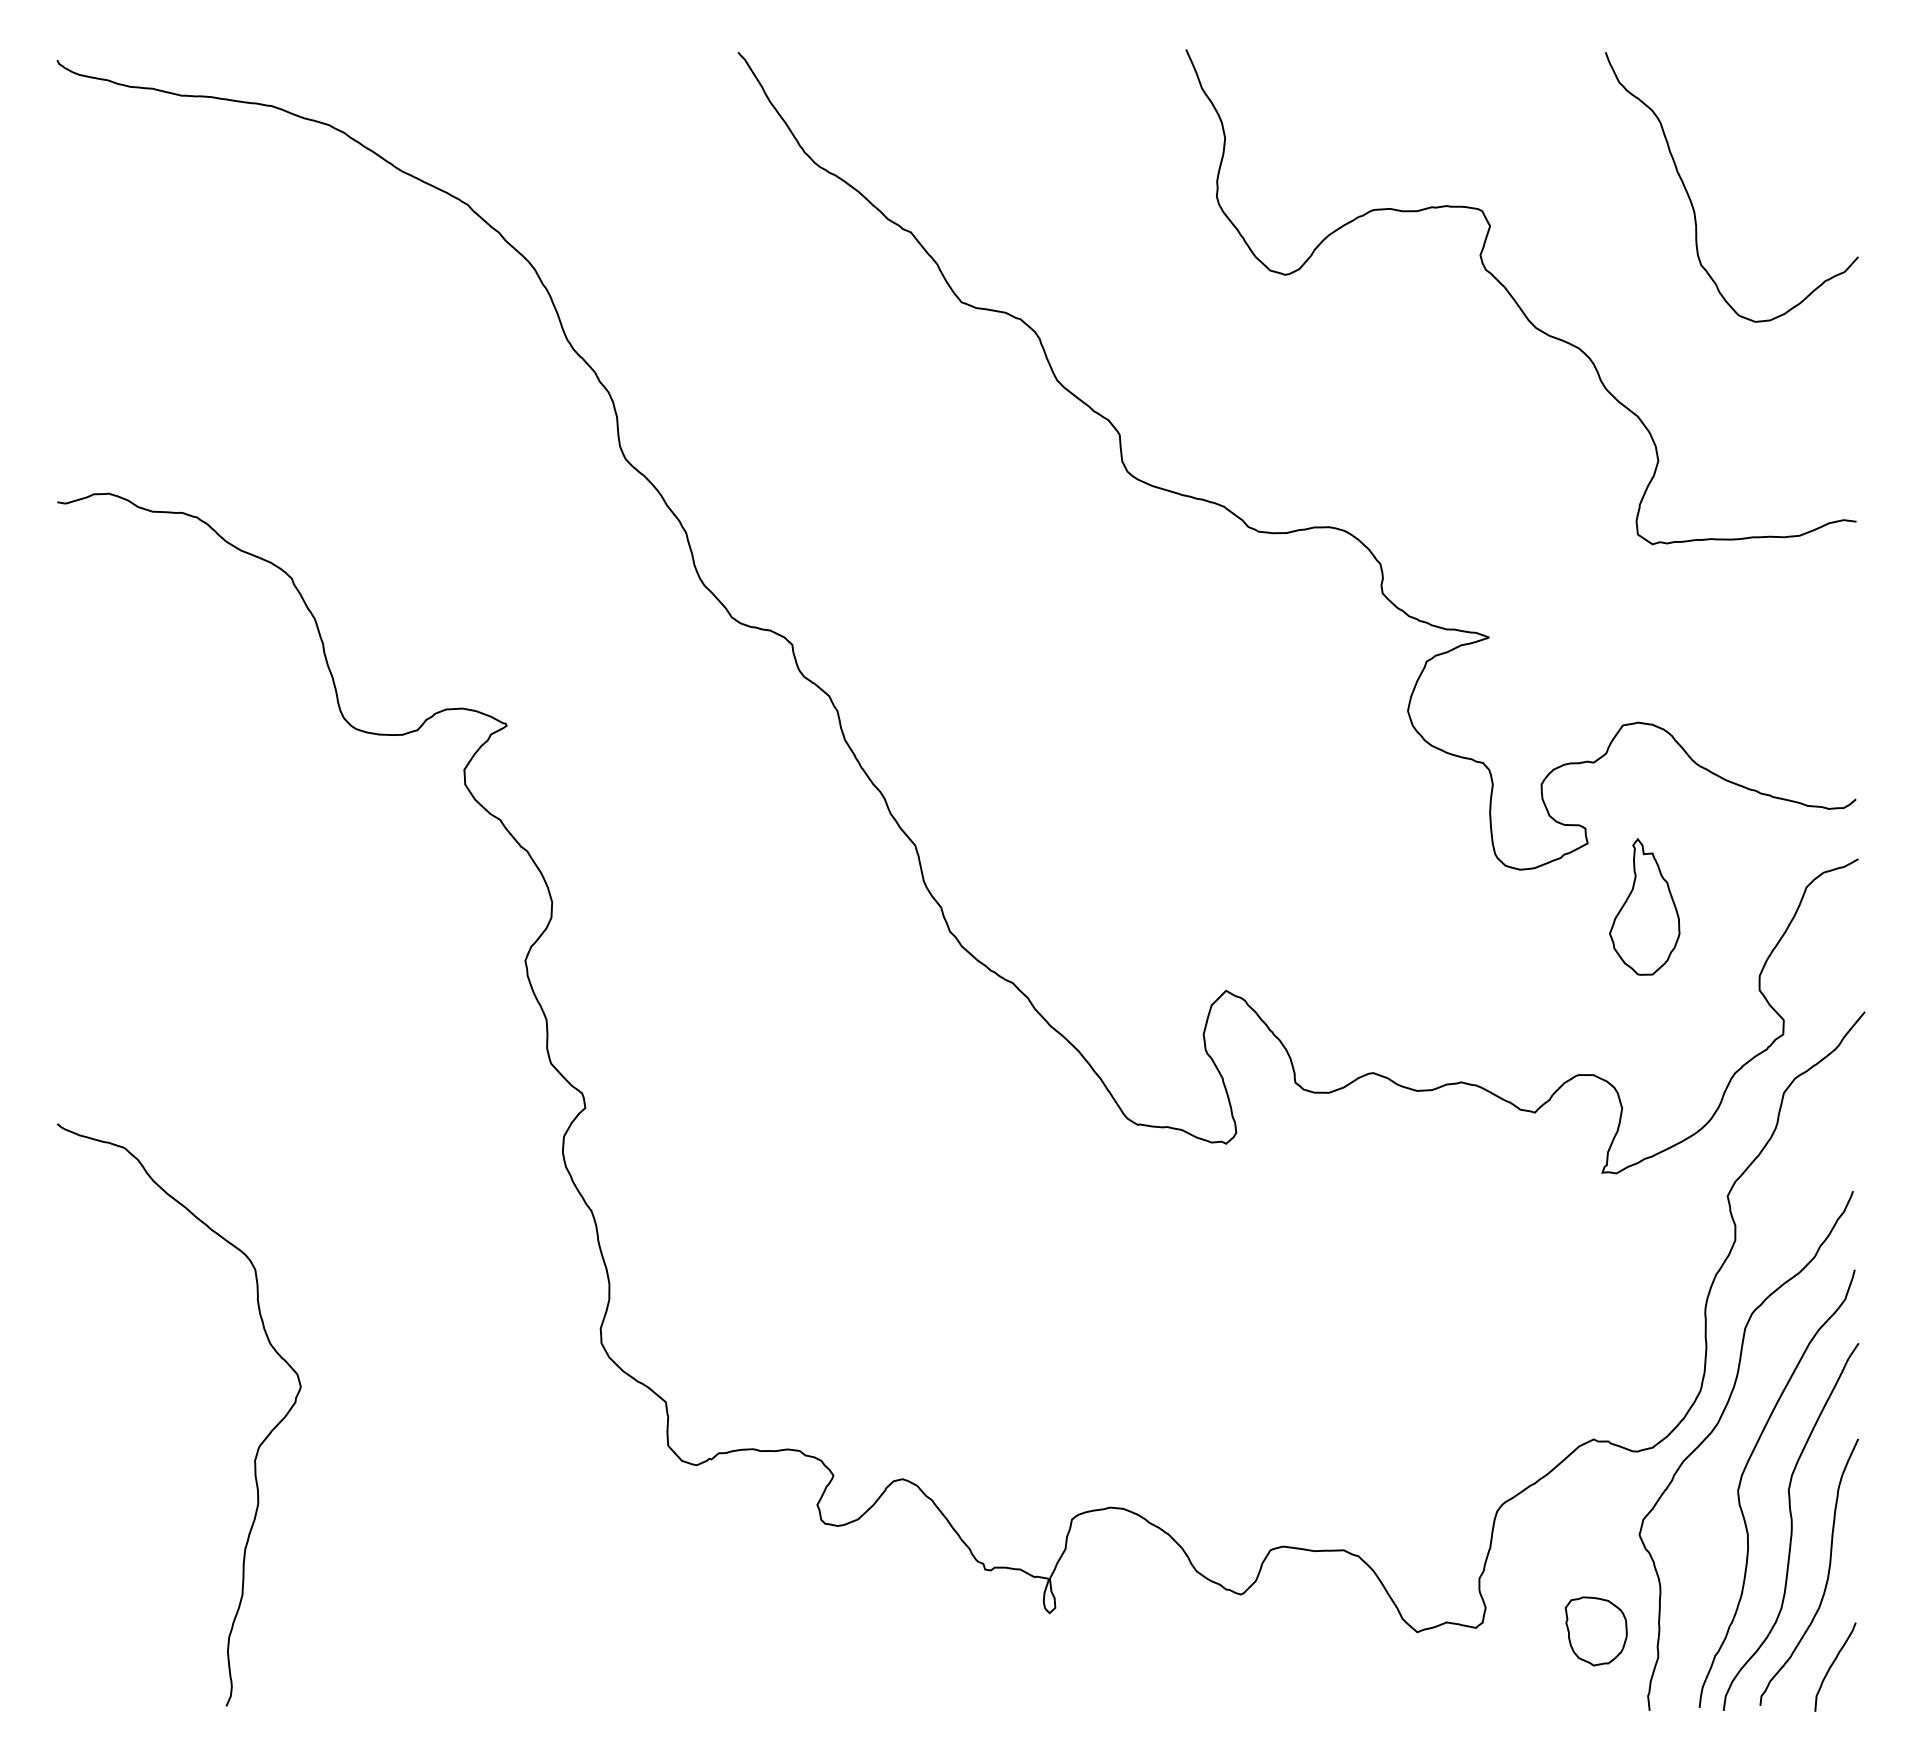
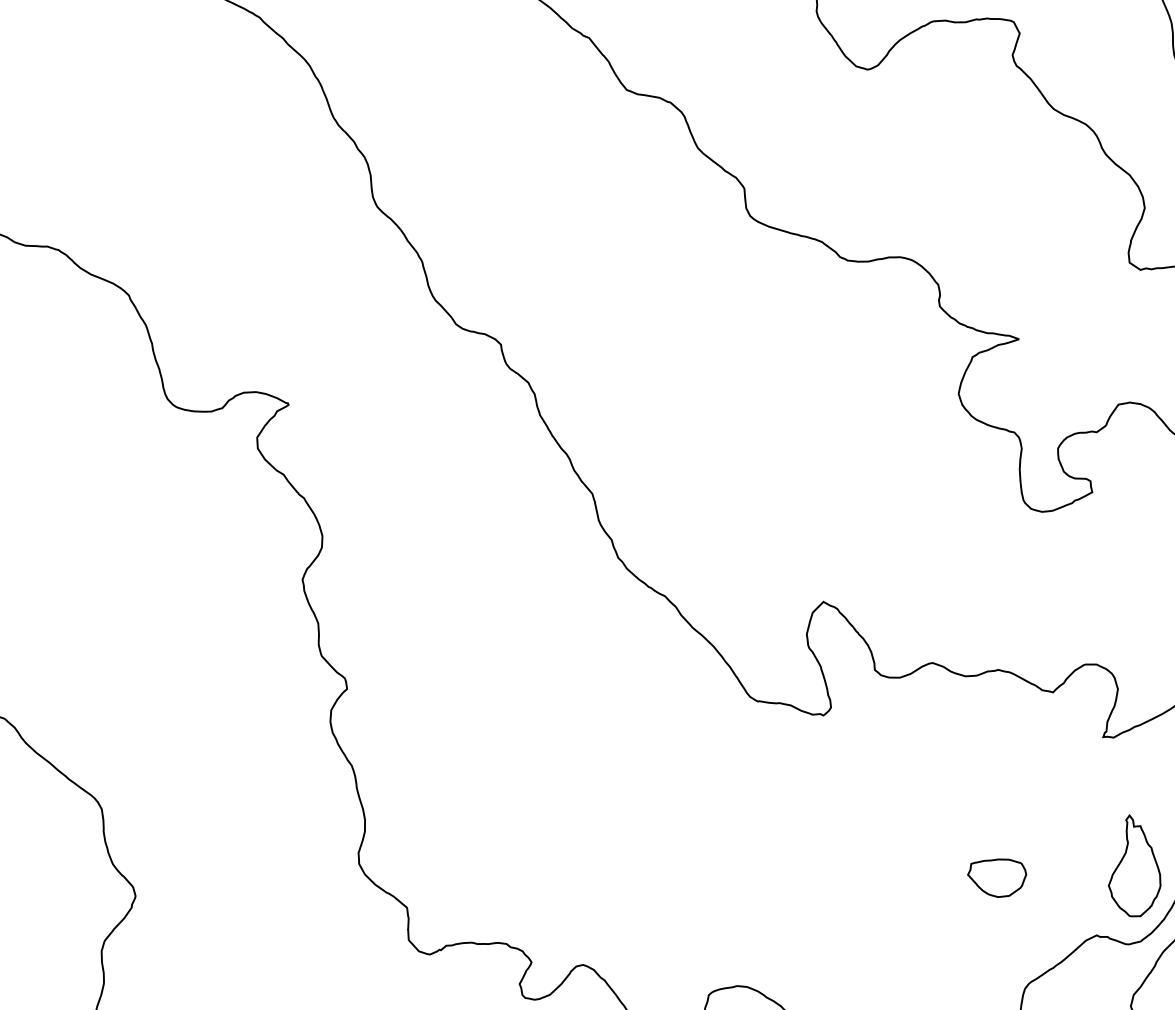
part: (1644, 906) -> (1134, 865), moved
part: (1459, 1362) -> (996, 878), added

